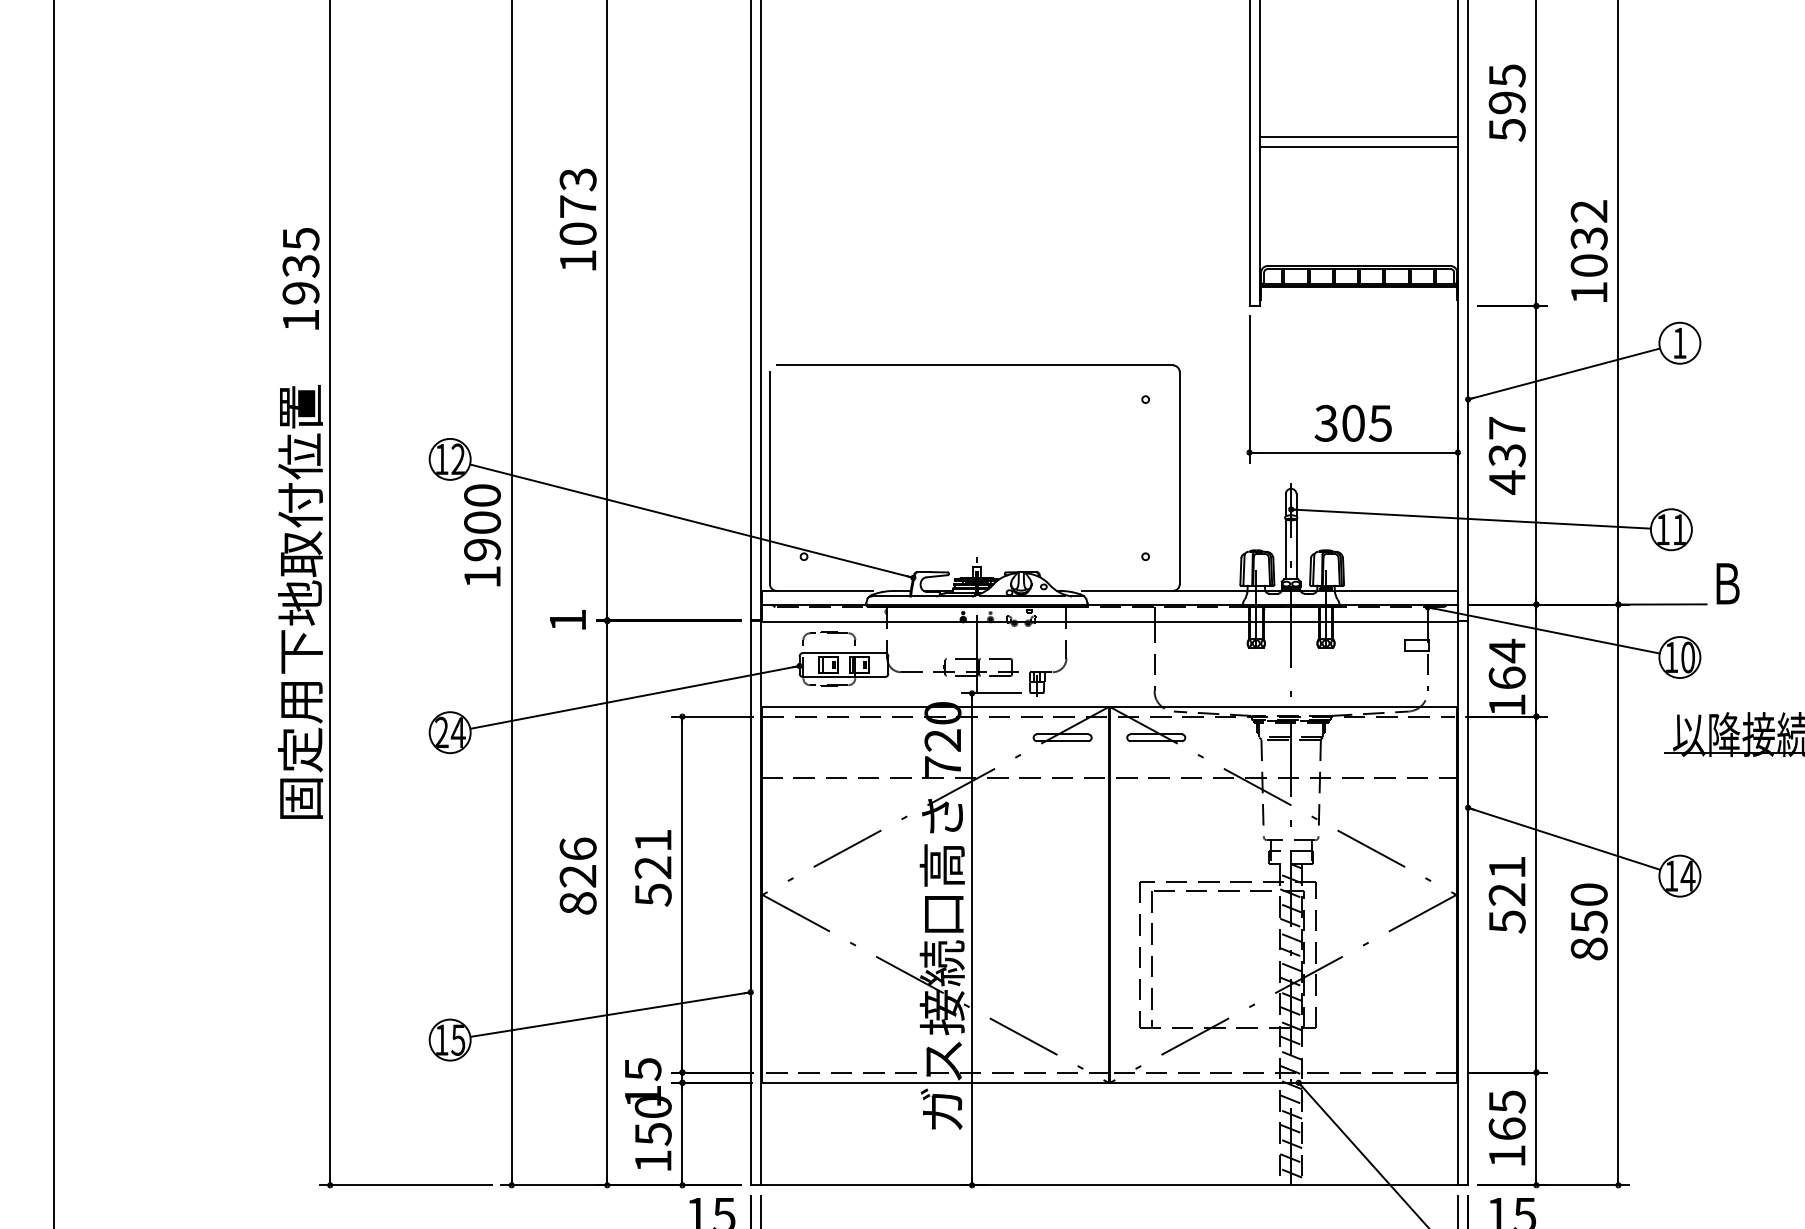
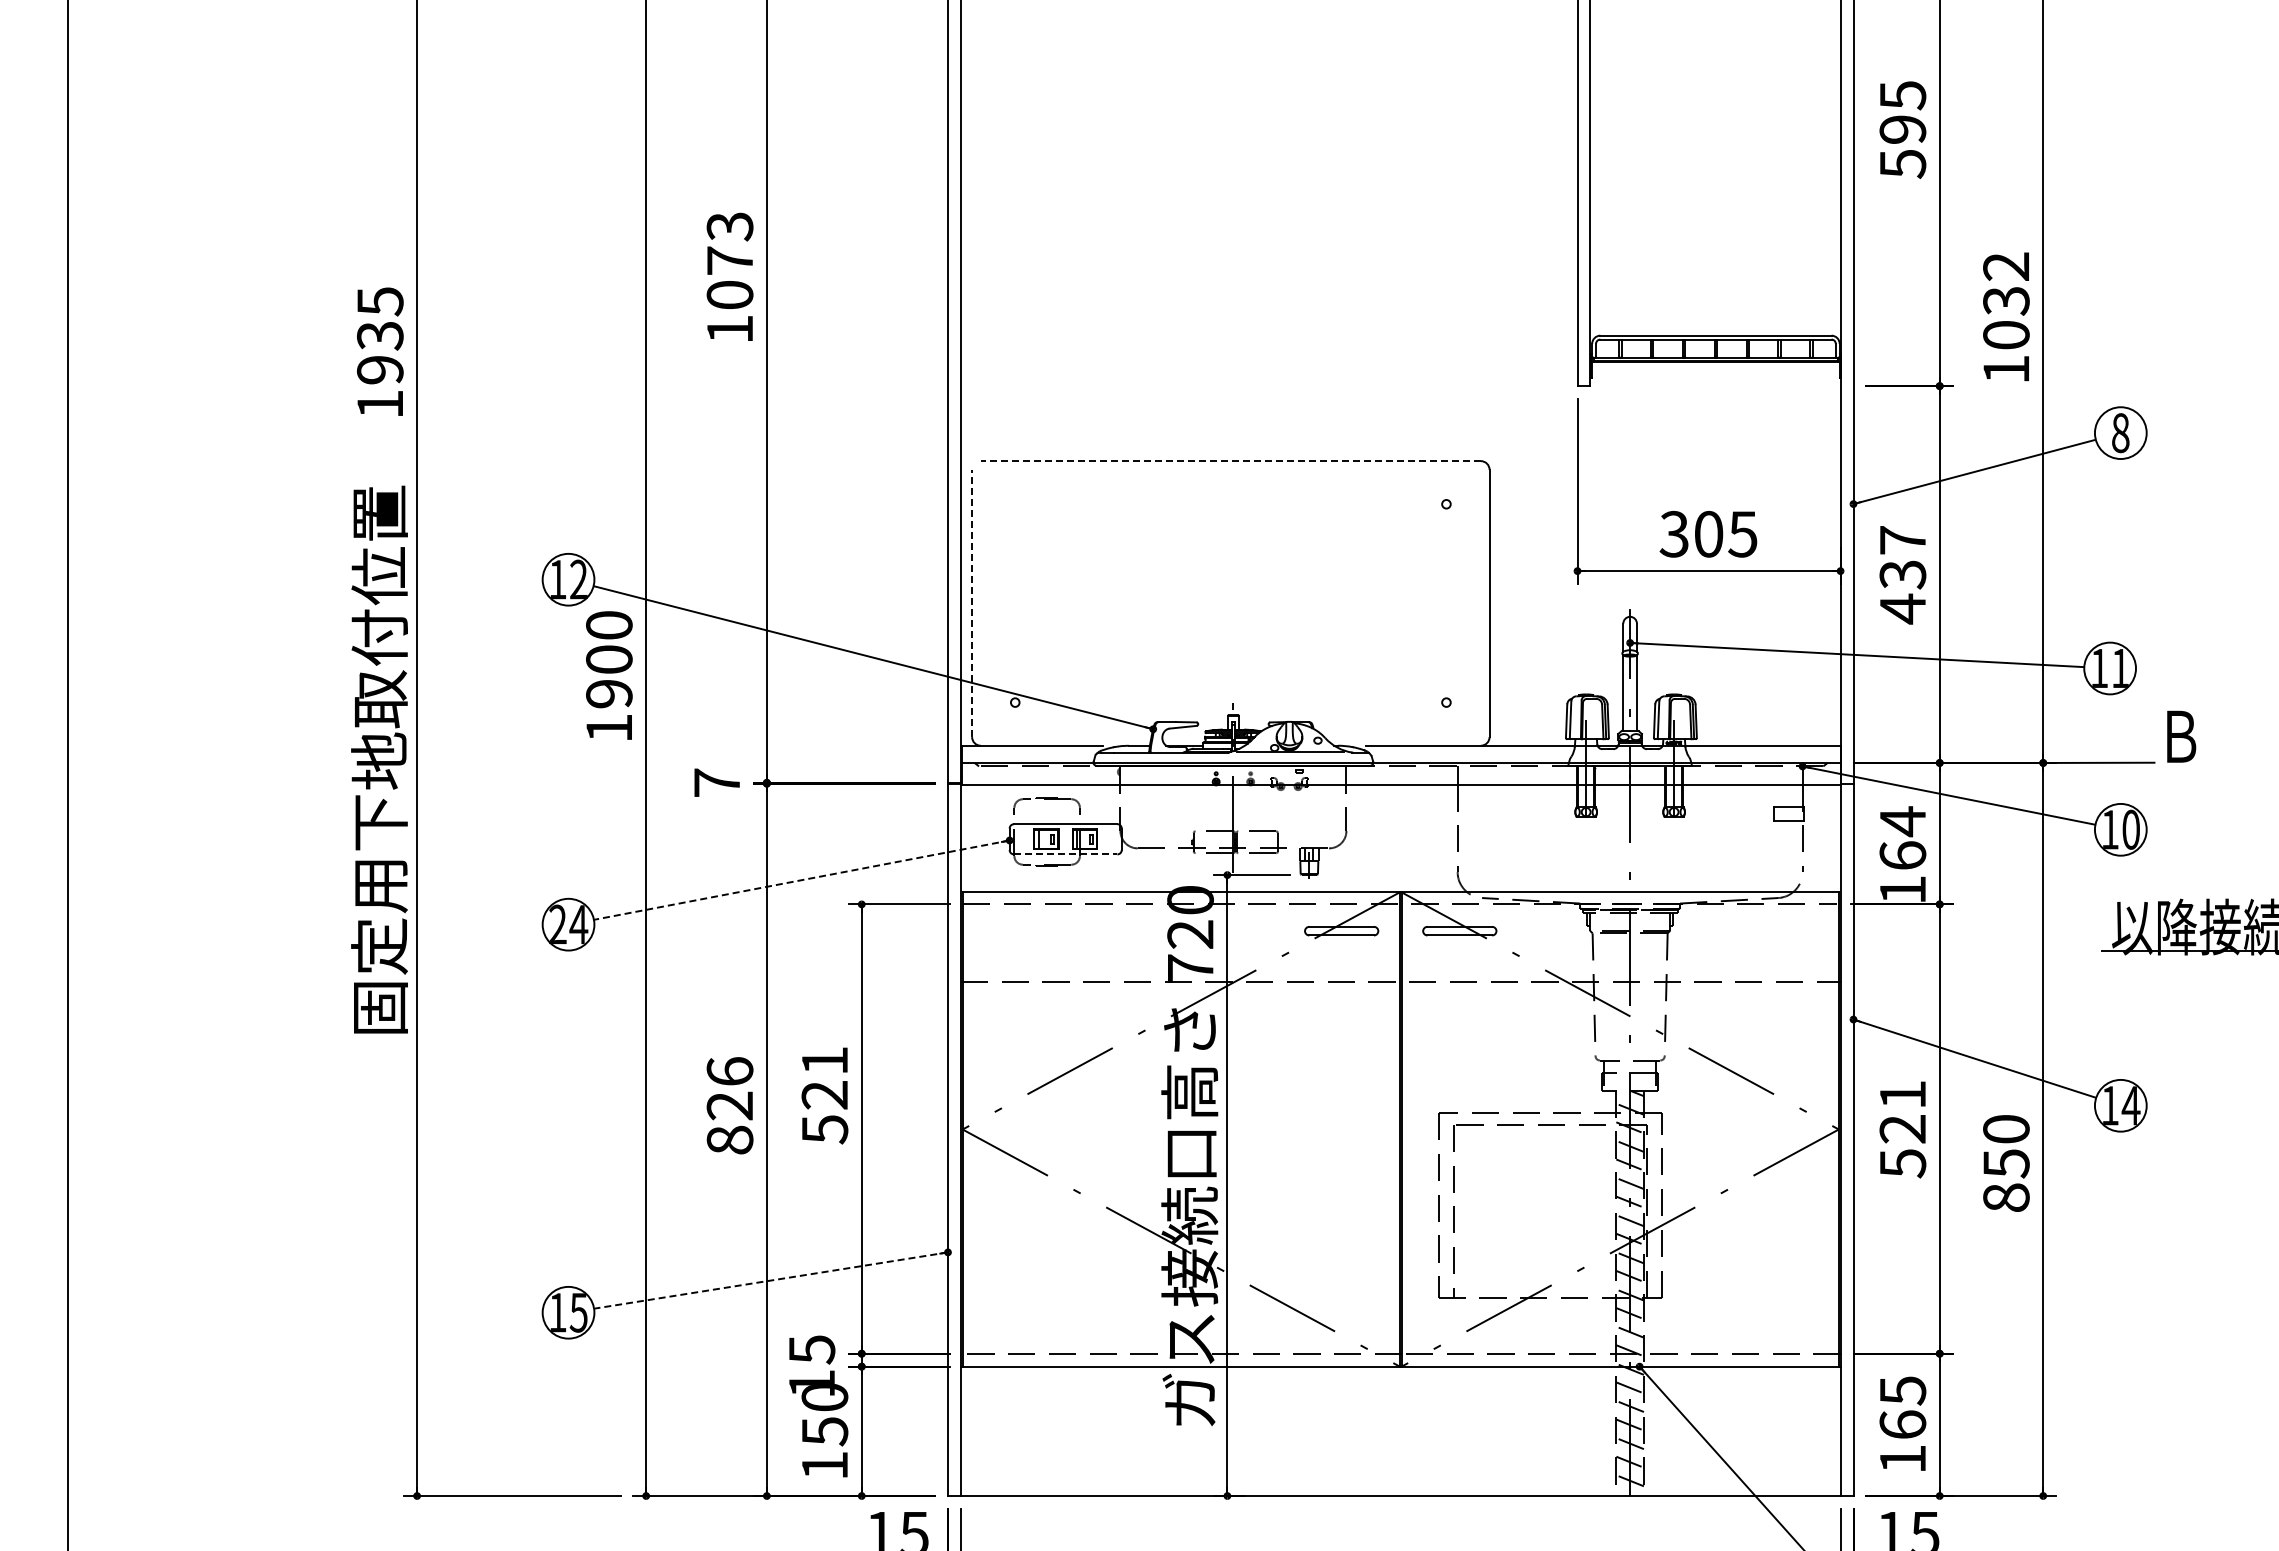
line: (1358, 136) -> (1715, 172), removed
line: (1358, 147) -> (1715, 185), removed
text: (1679, 343) -> (2120, 433), 1 -> 8
line: (974, 365) -> (1230, 461), solid -> dashed
line: (770, 478) -> (972, 603), solid -> dashed
text: (567, 620) -> (716, 782), 1 -> 7
line: (843, 677) -> (1065, 854), solid -> dashed
line: (634, 697) -> (801, 880), solid -> dashed
line: (610, 1014) -> (770, 1280), solid -> dashed

